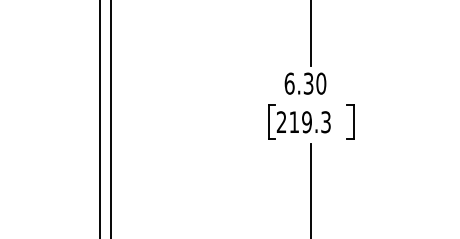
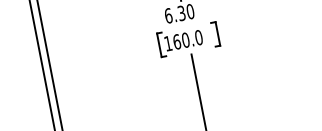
text: (303, 122) -> (183, 40), 219.3 -> 160.0

